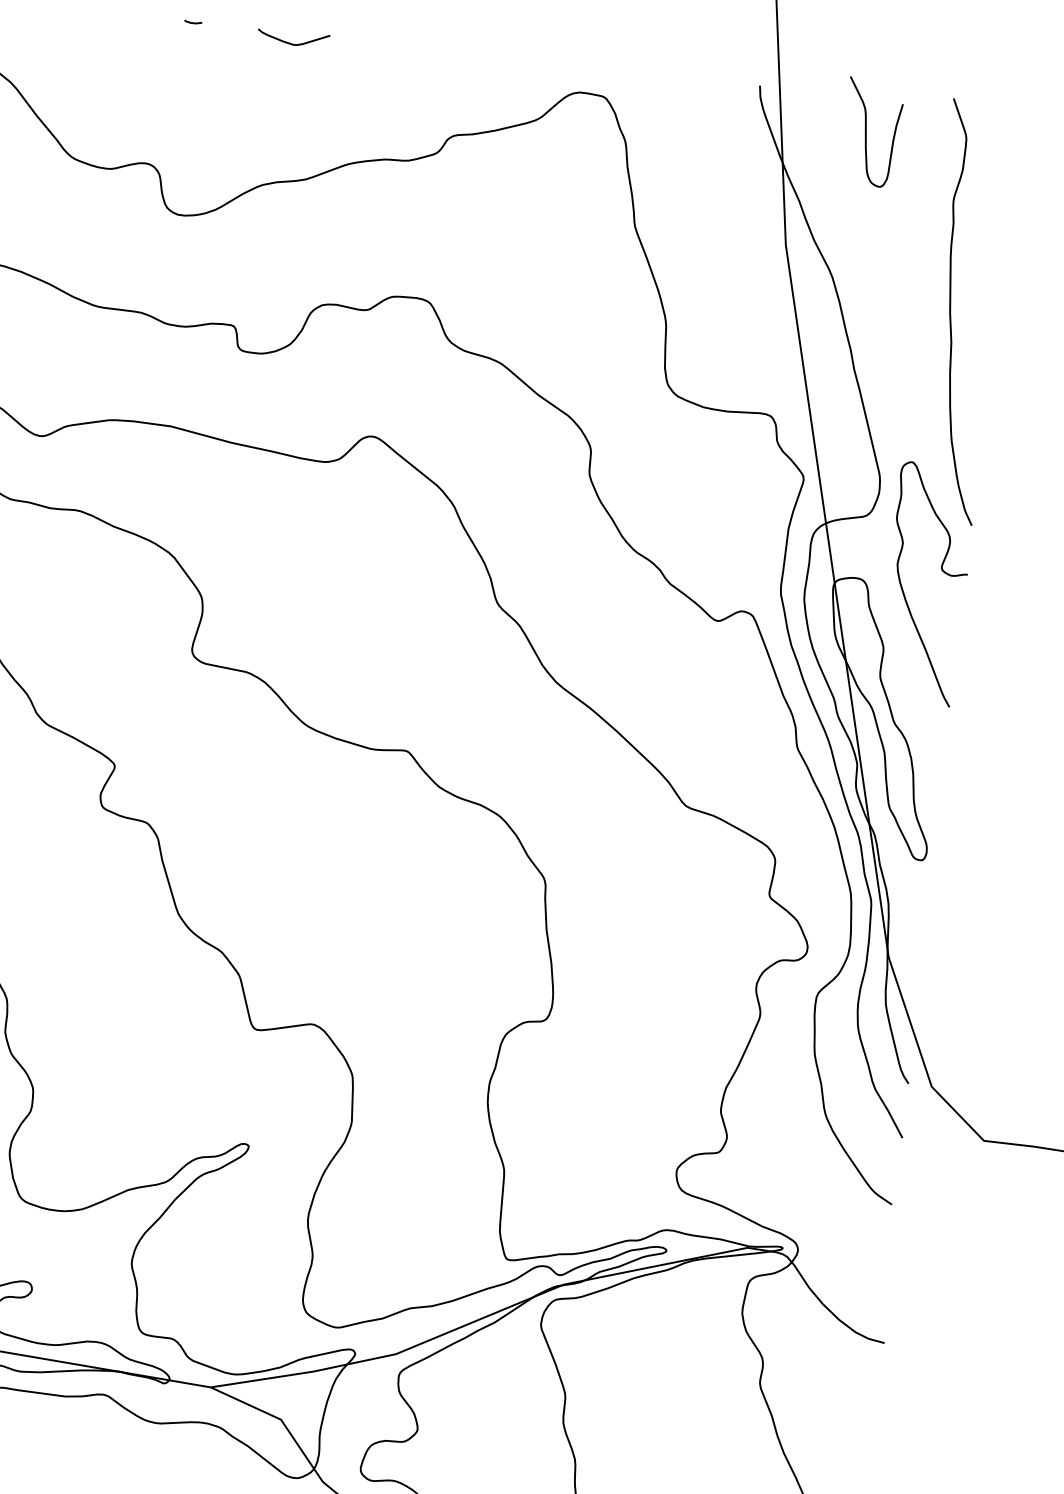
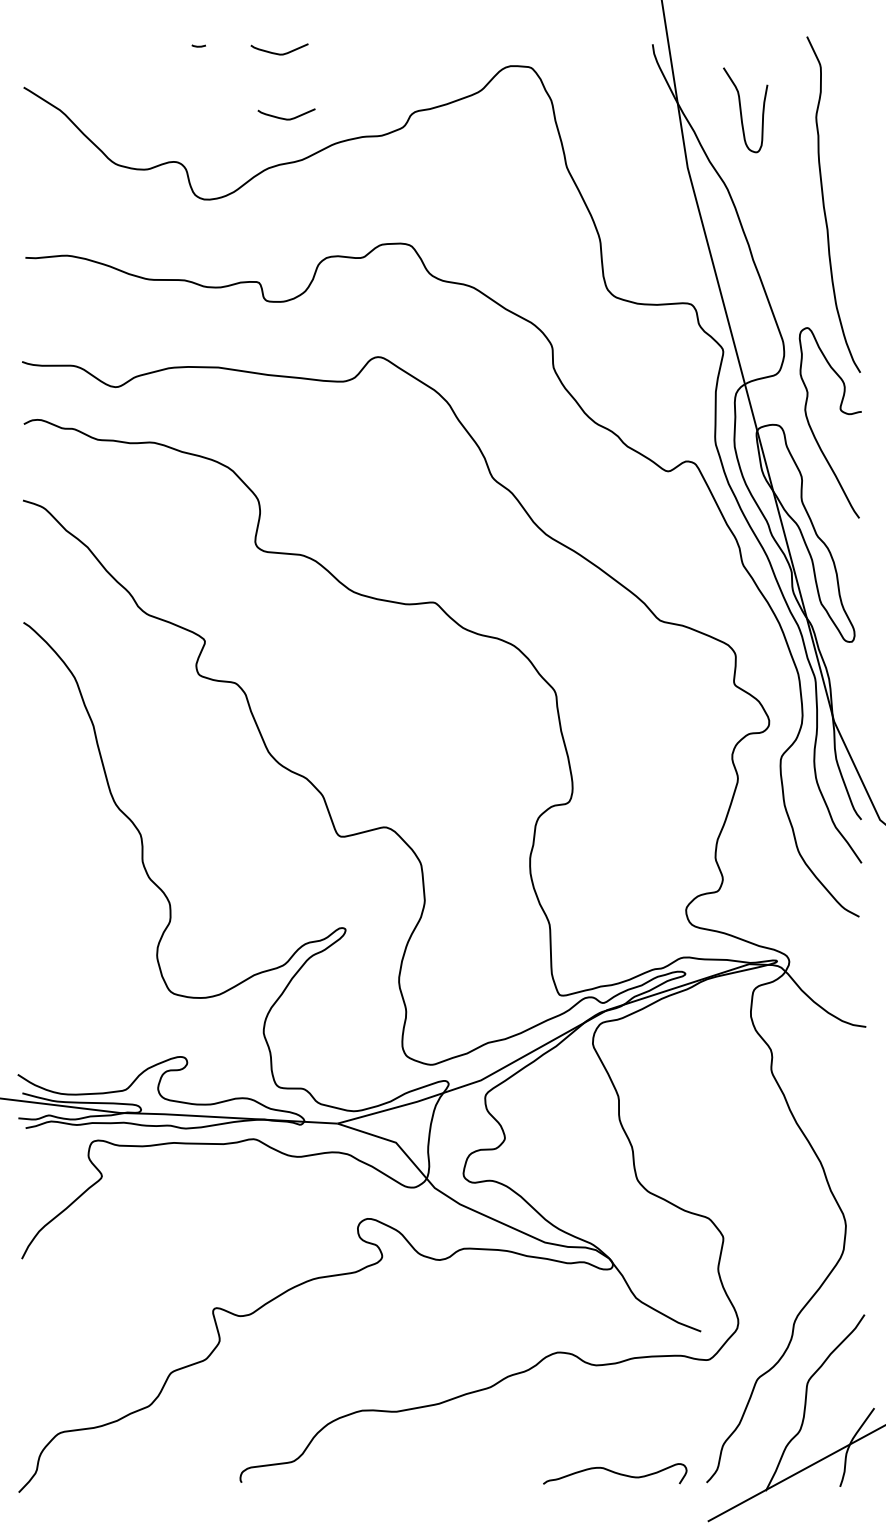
curve: (292, 125) -> (286, 118), added
curve: (866, 132) -> (741, 110), moved

